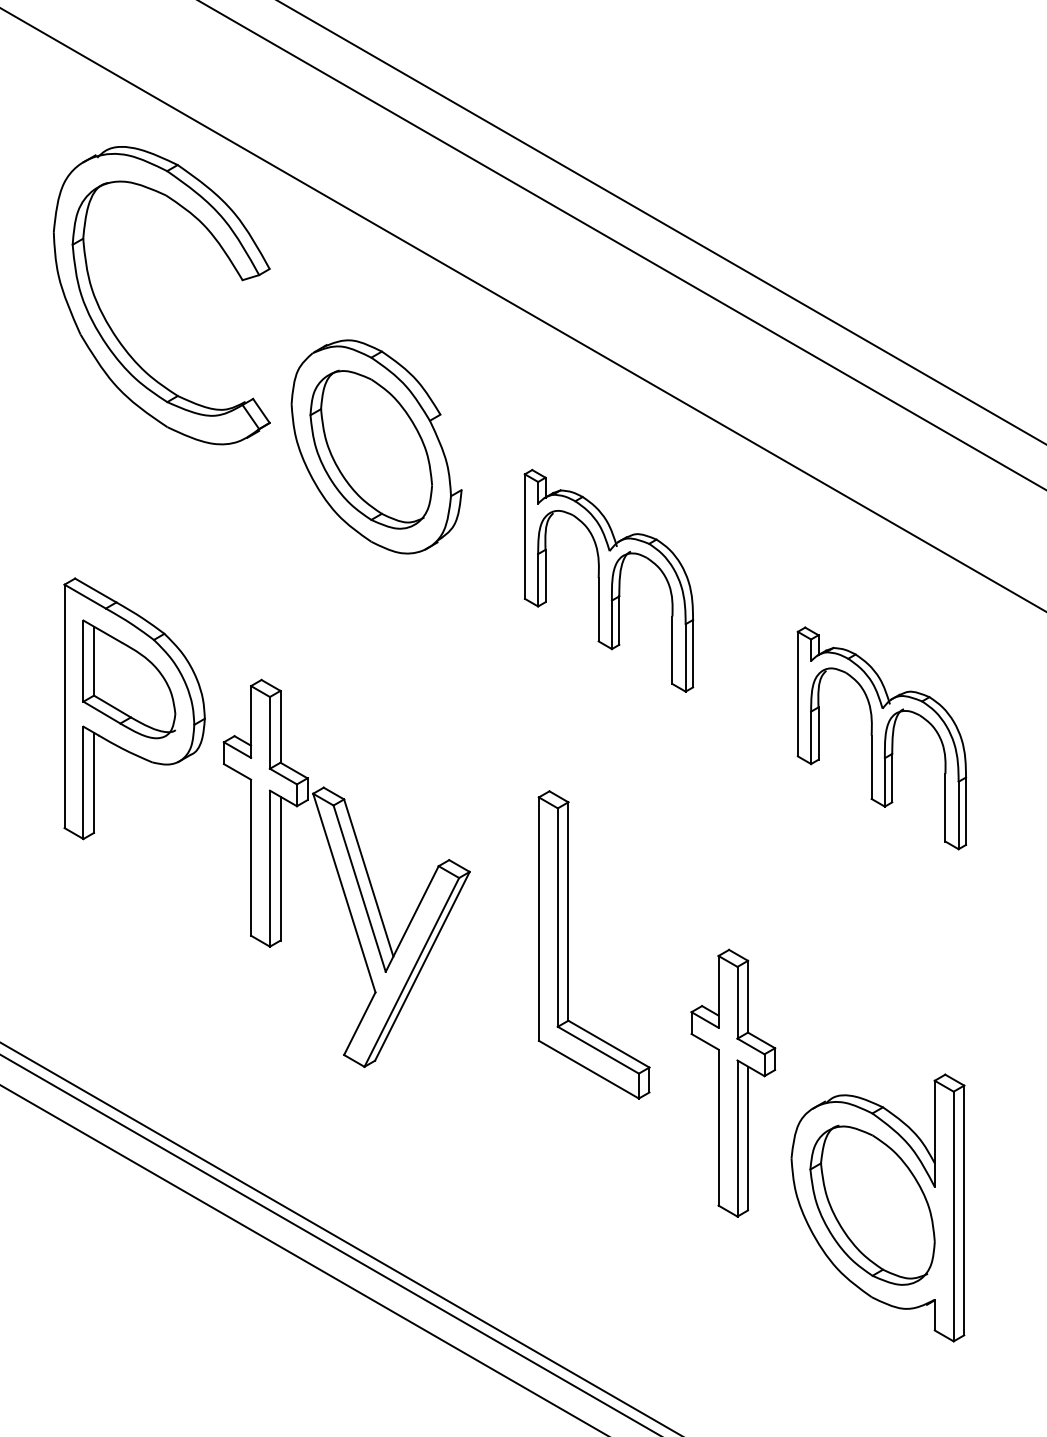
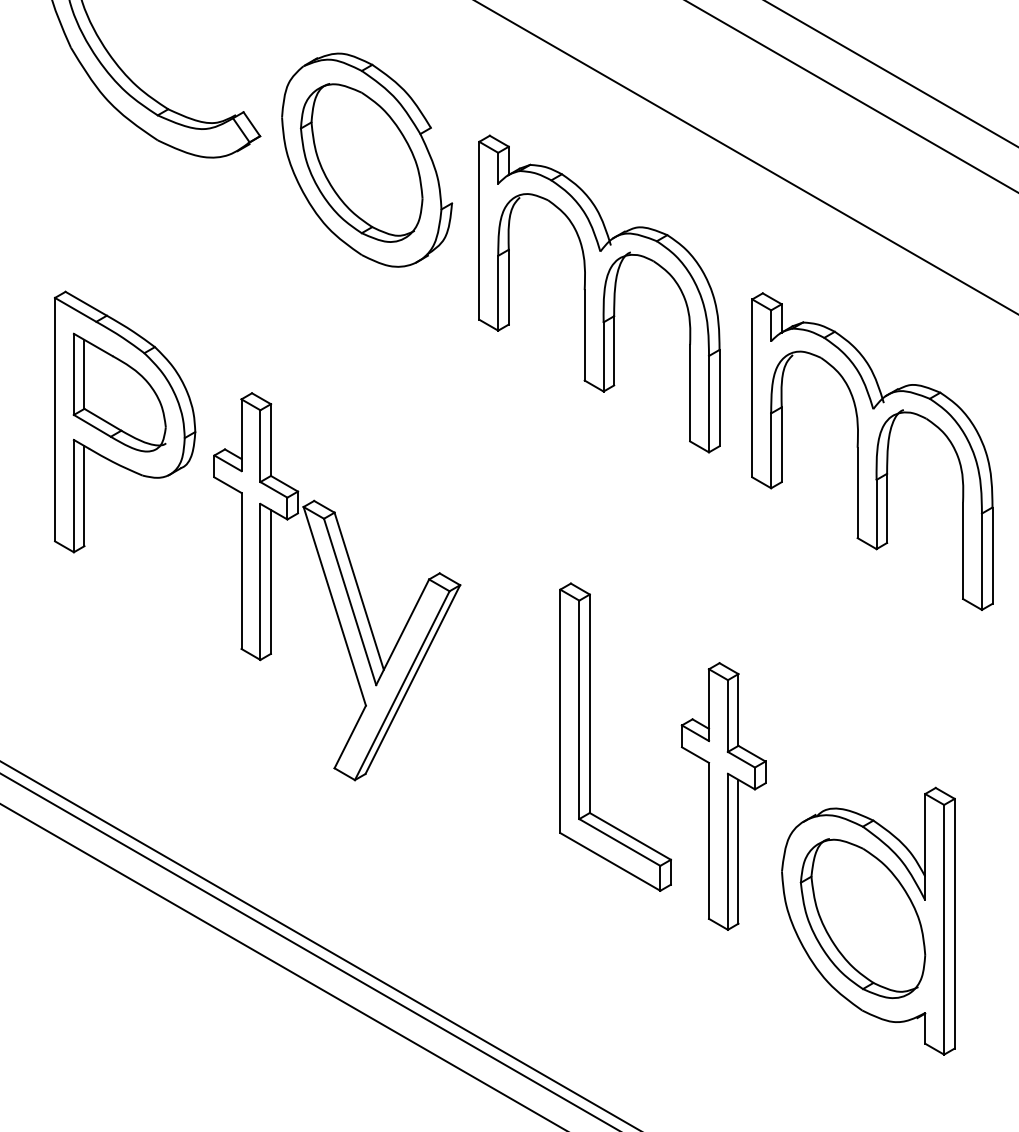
part: (608, 580) -> (598, 293), size x1.43
part: (881, 738) -> (871, 451), size x1.43
part: (568, 944) -> (589, 736), moved

